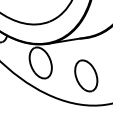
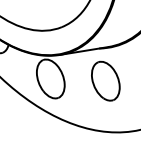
part: (86, 75) -> (105, 80), moved

